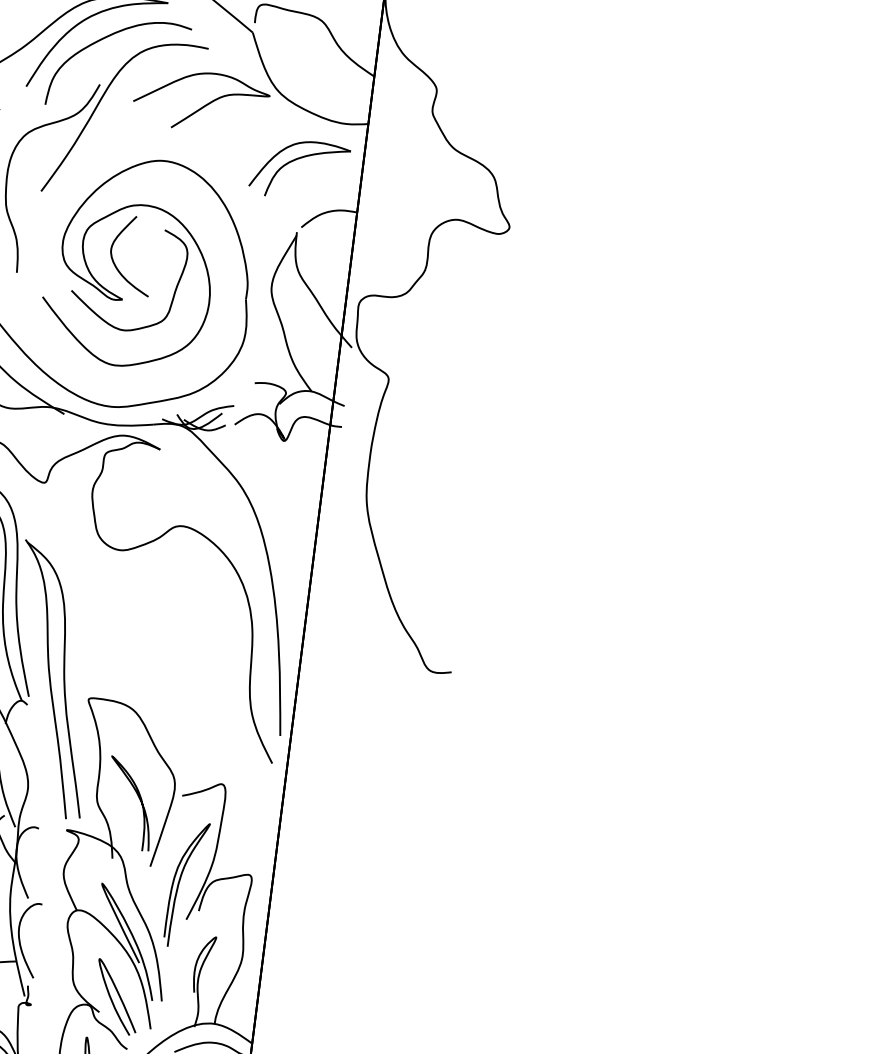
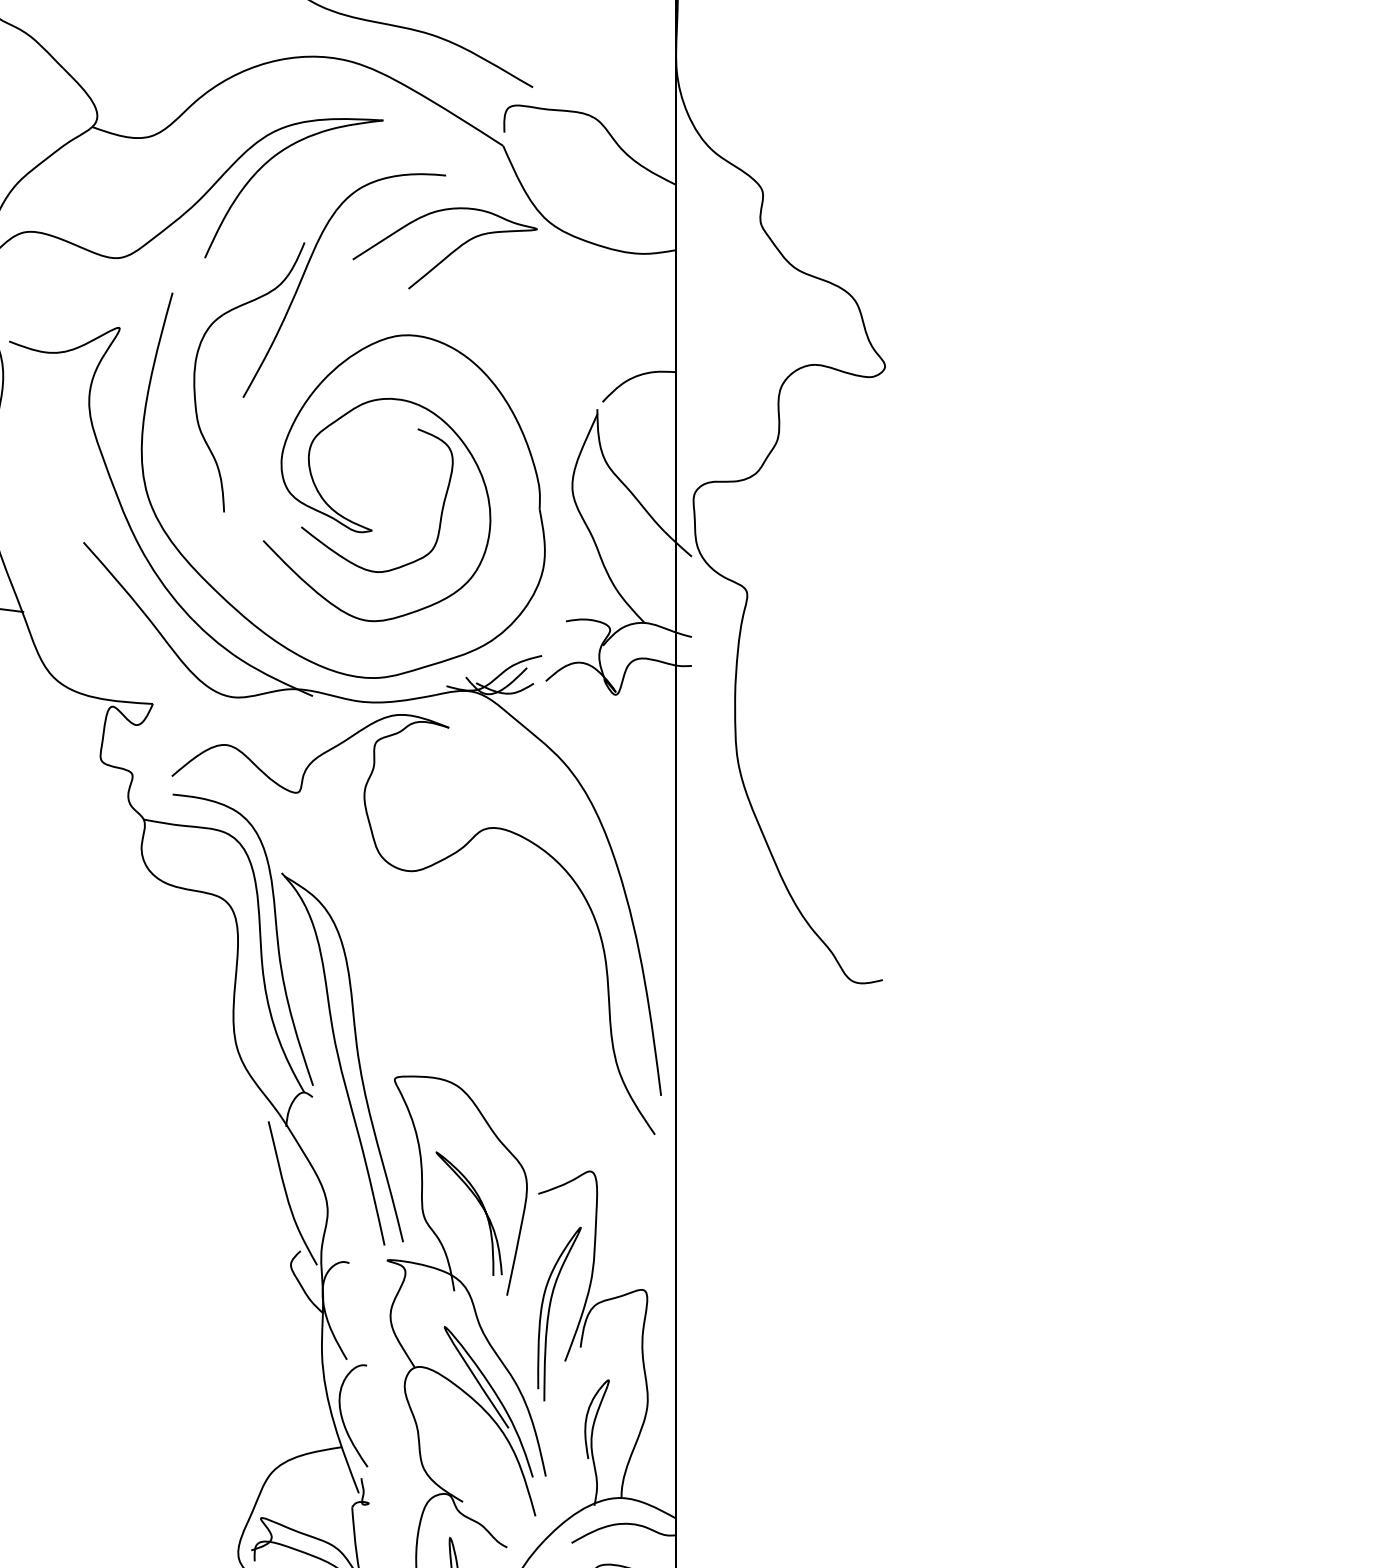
curve: (104, 38) -> (303, 179), removed
part: (295, 160) -> (582, 312), removed
curve: (114, 263) -> (355, 482), removed
curve: (118, 995) -> (486, 1476), removed

